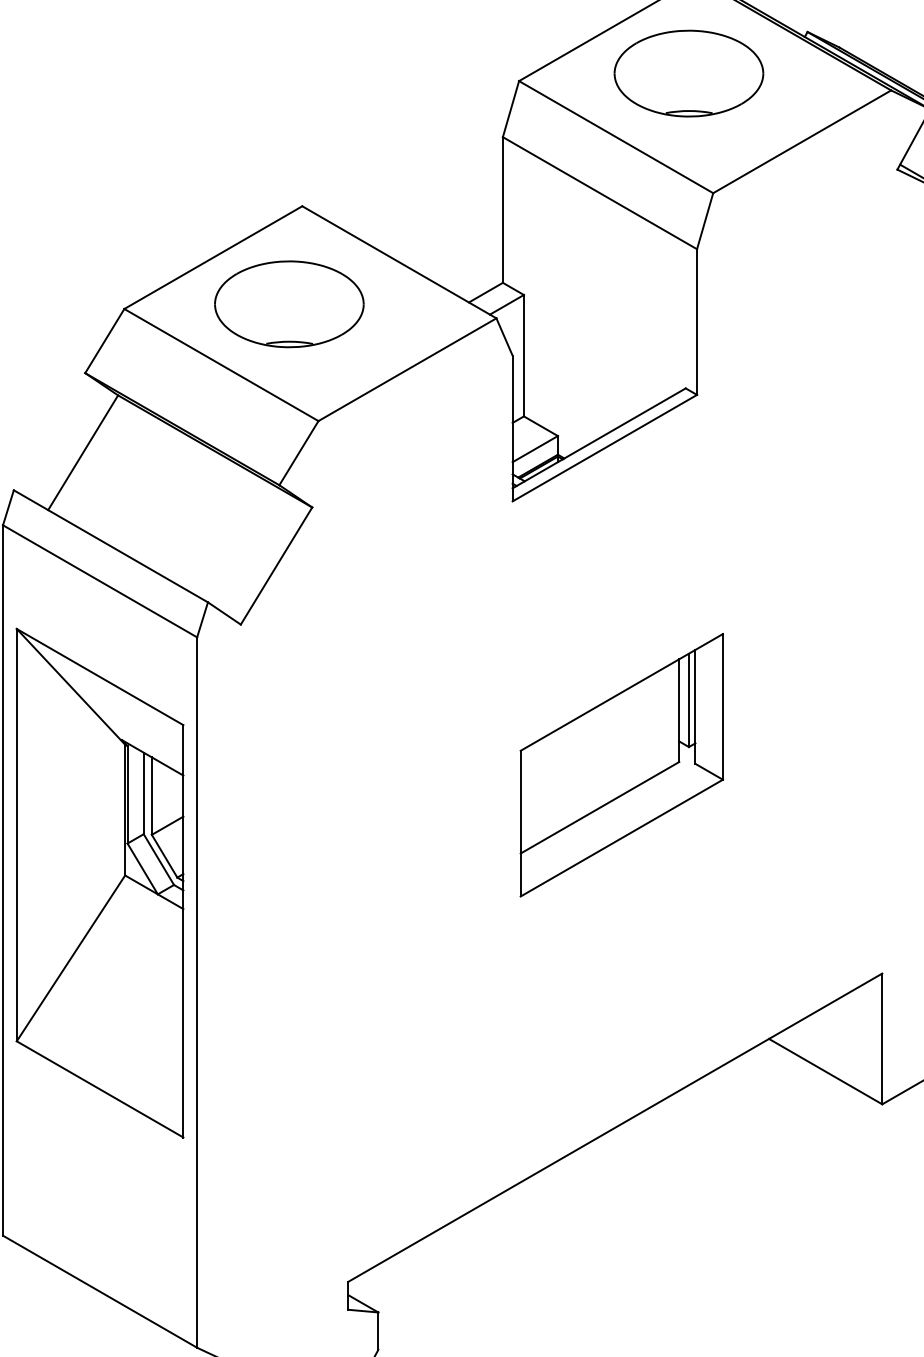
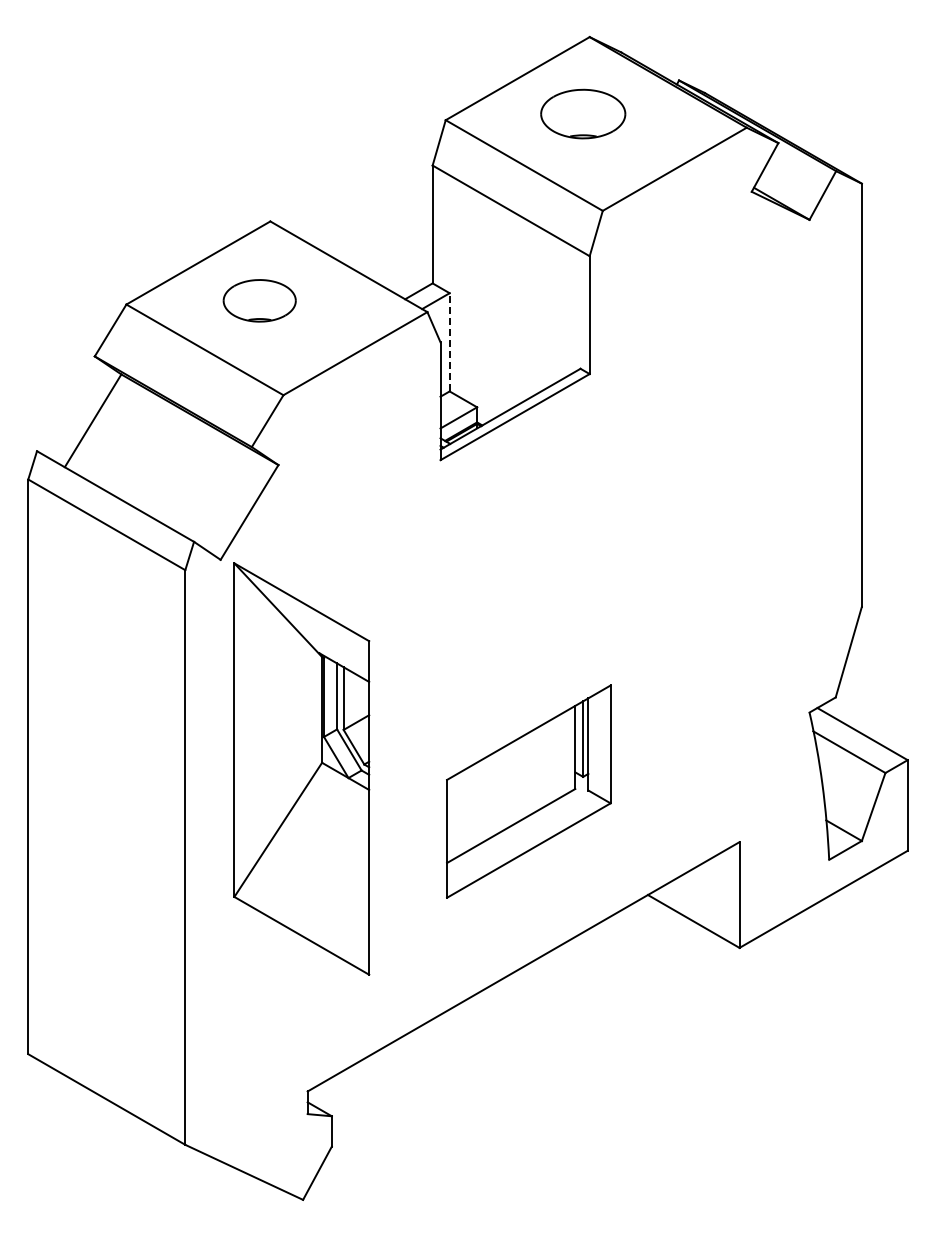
part: (689, 72) -> (583, 113), size x0.7
part: (288, 303) -> (259, 300), size x0.6
line: (523, 354) -> (449, 341), solid -> dashed
part: (621, 765) -> (528, 791), moved
part: (99, 882) -> (301, 768), moved

